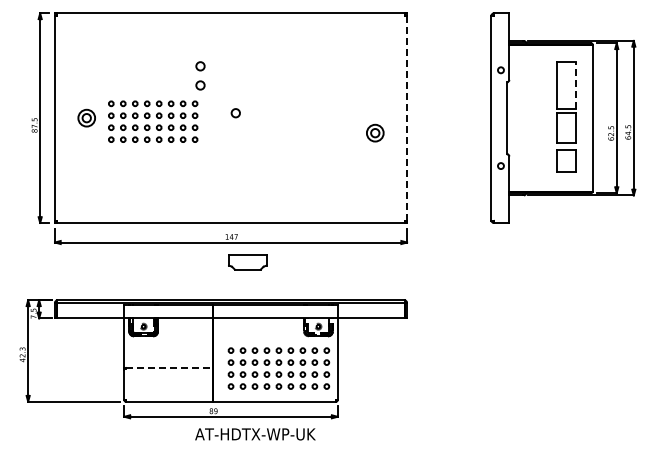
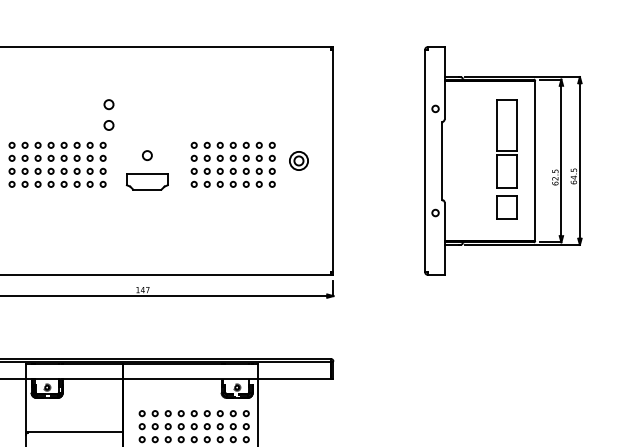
line: (575, 85) -> (516, 125), dashed -> solid
line: (407, 118) -> (333, 161), dashed -> solid
part: (314, 121) -> (232, 164), added
part: (375, 132) -> (299, 160), moved
part: (247, 262) -> (147, 181), moved
line: (169, 367) -> (75, 431), dashed -> solid

